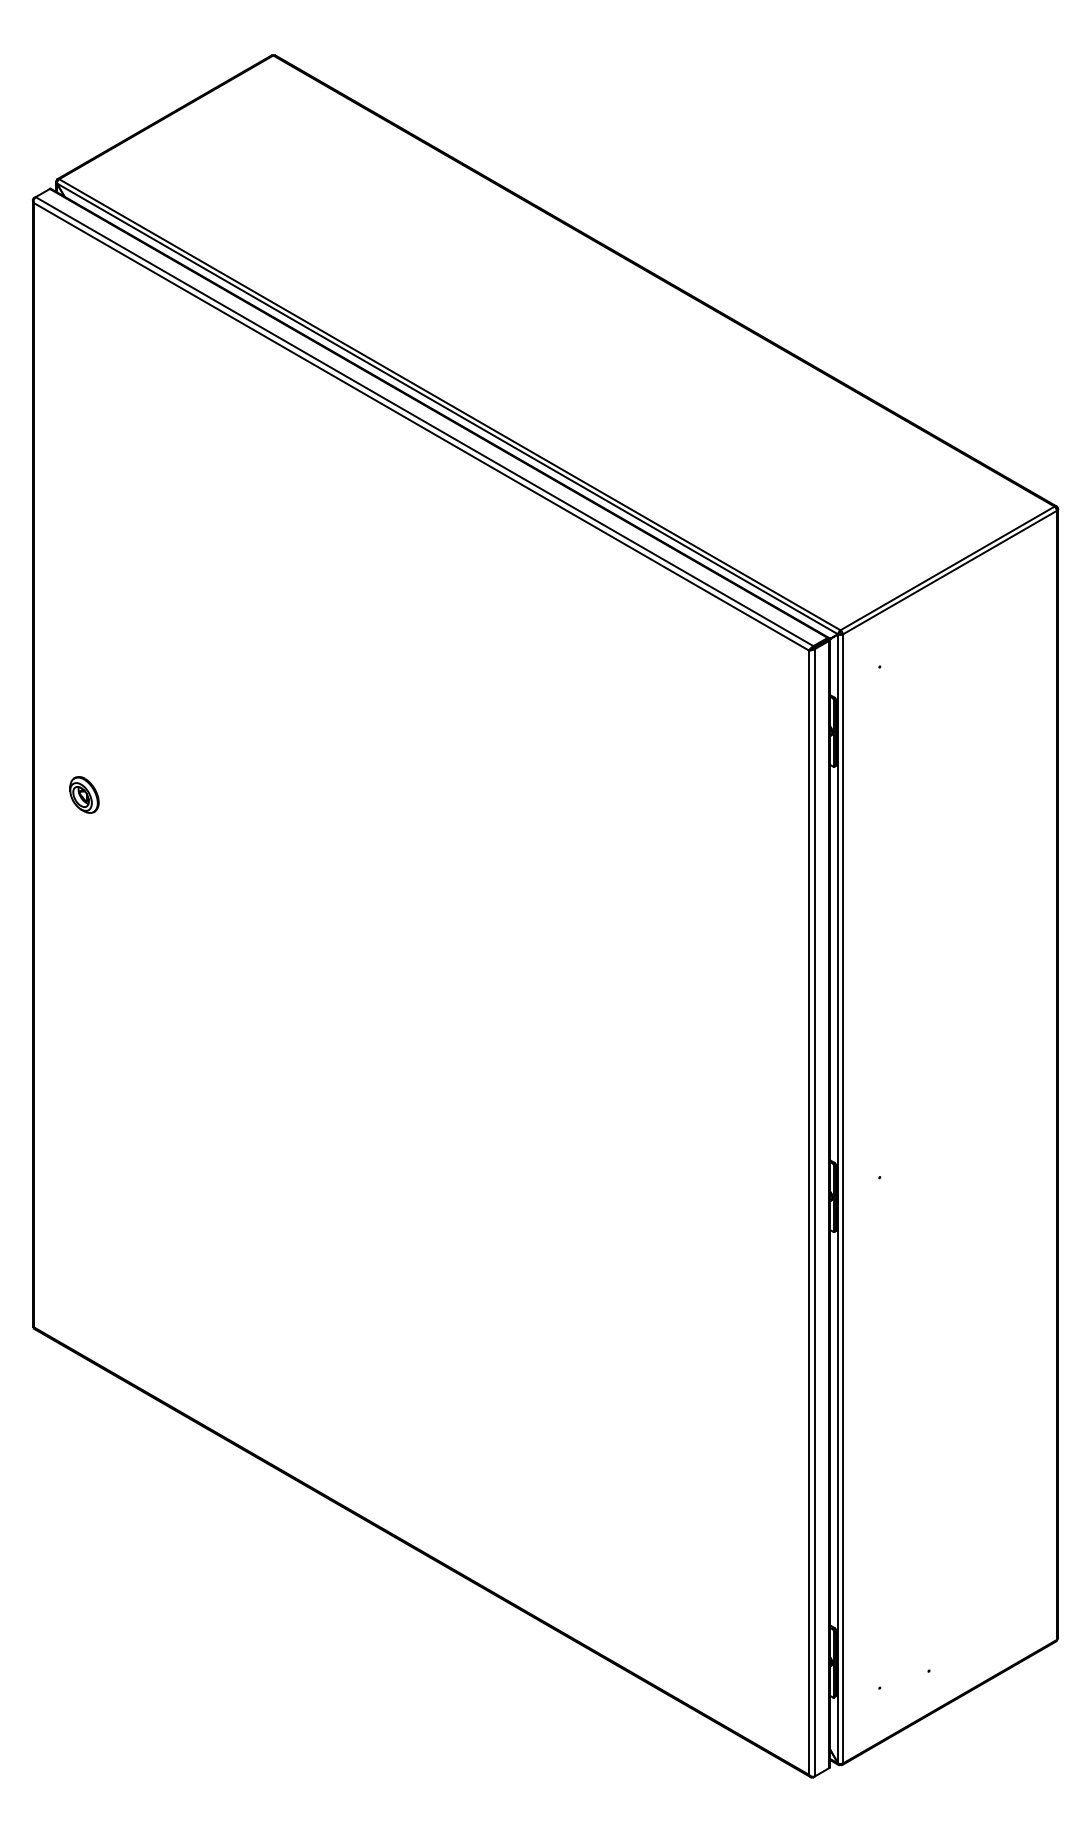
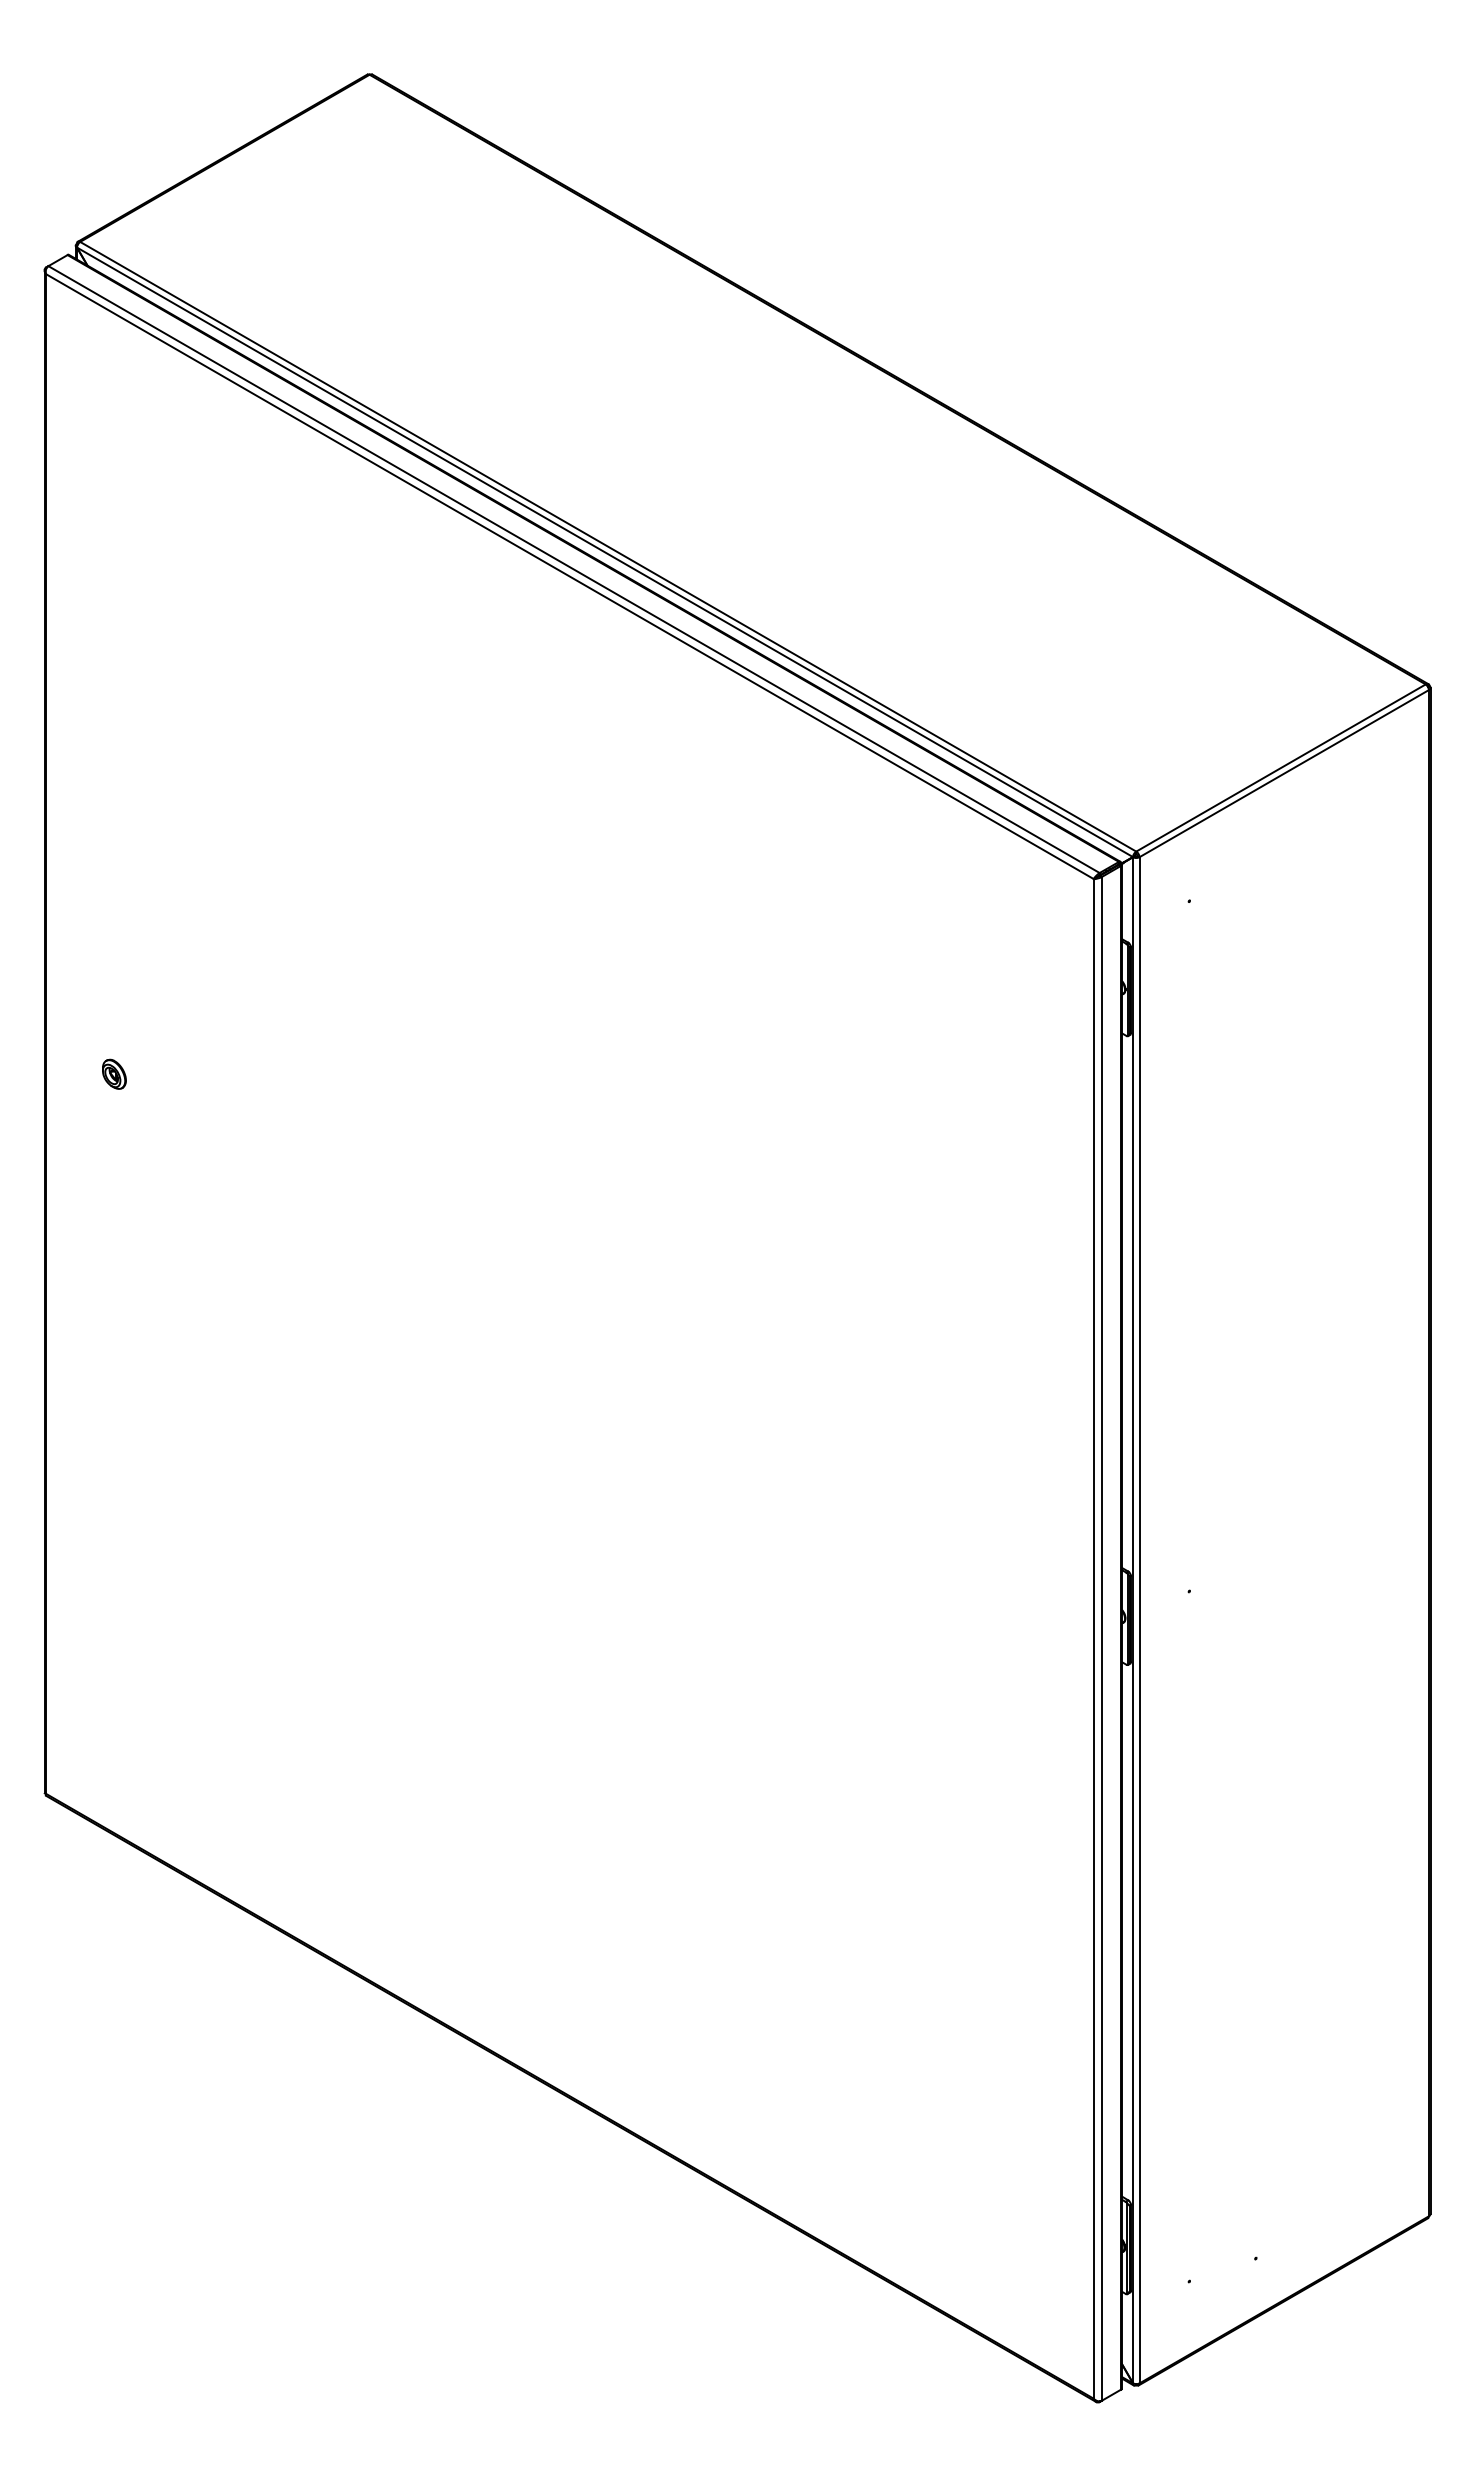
part: (84, 795) -> (114, 1074), size x0.6

